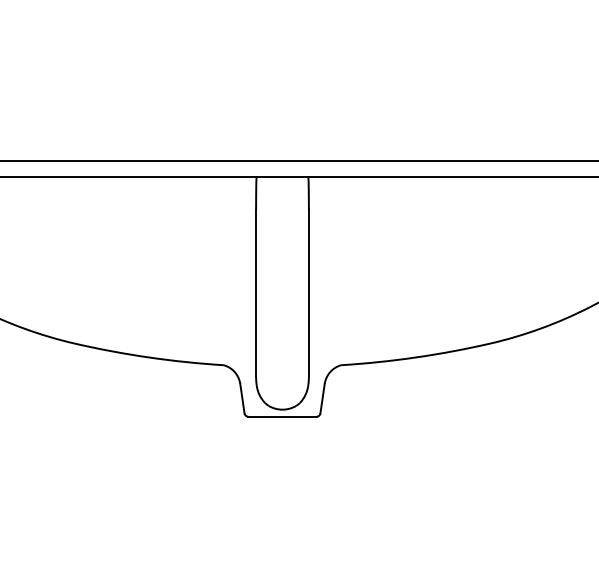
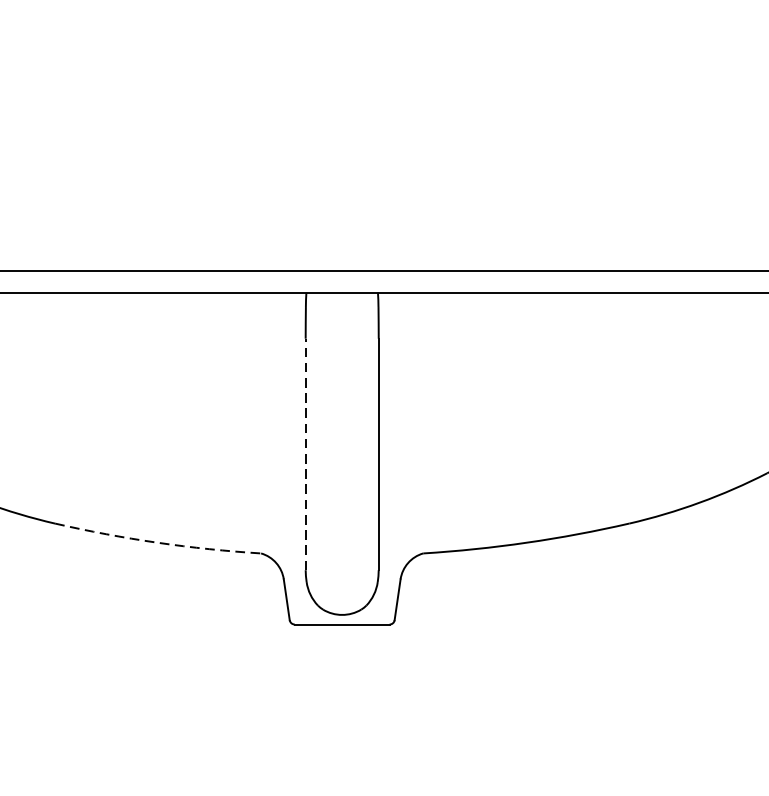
line: (256, 293) -> (306, 454), solid -> dashed
arc: (148, 357) -> (156, 542), solid -> dashed

